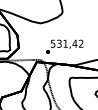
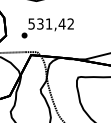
text: (64, 46) -> (47, 27), moved

